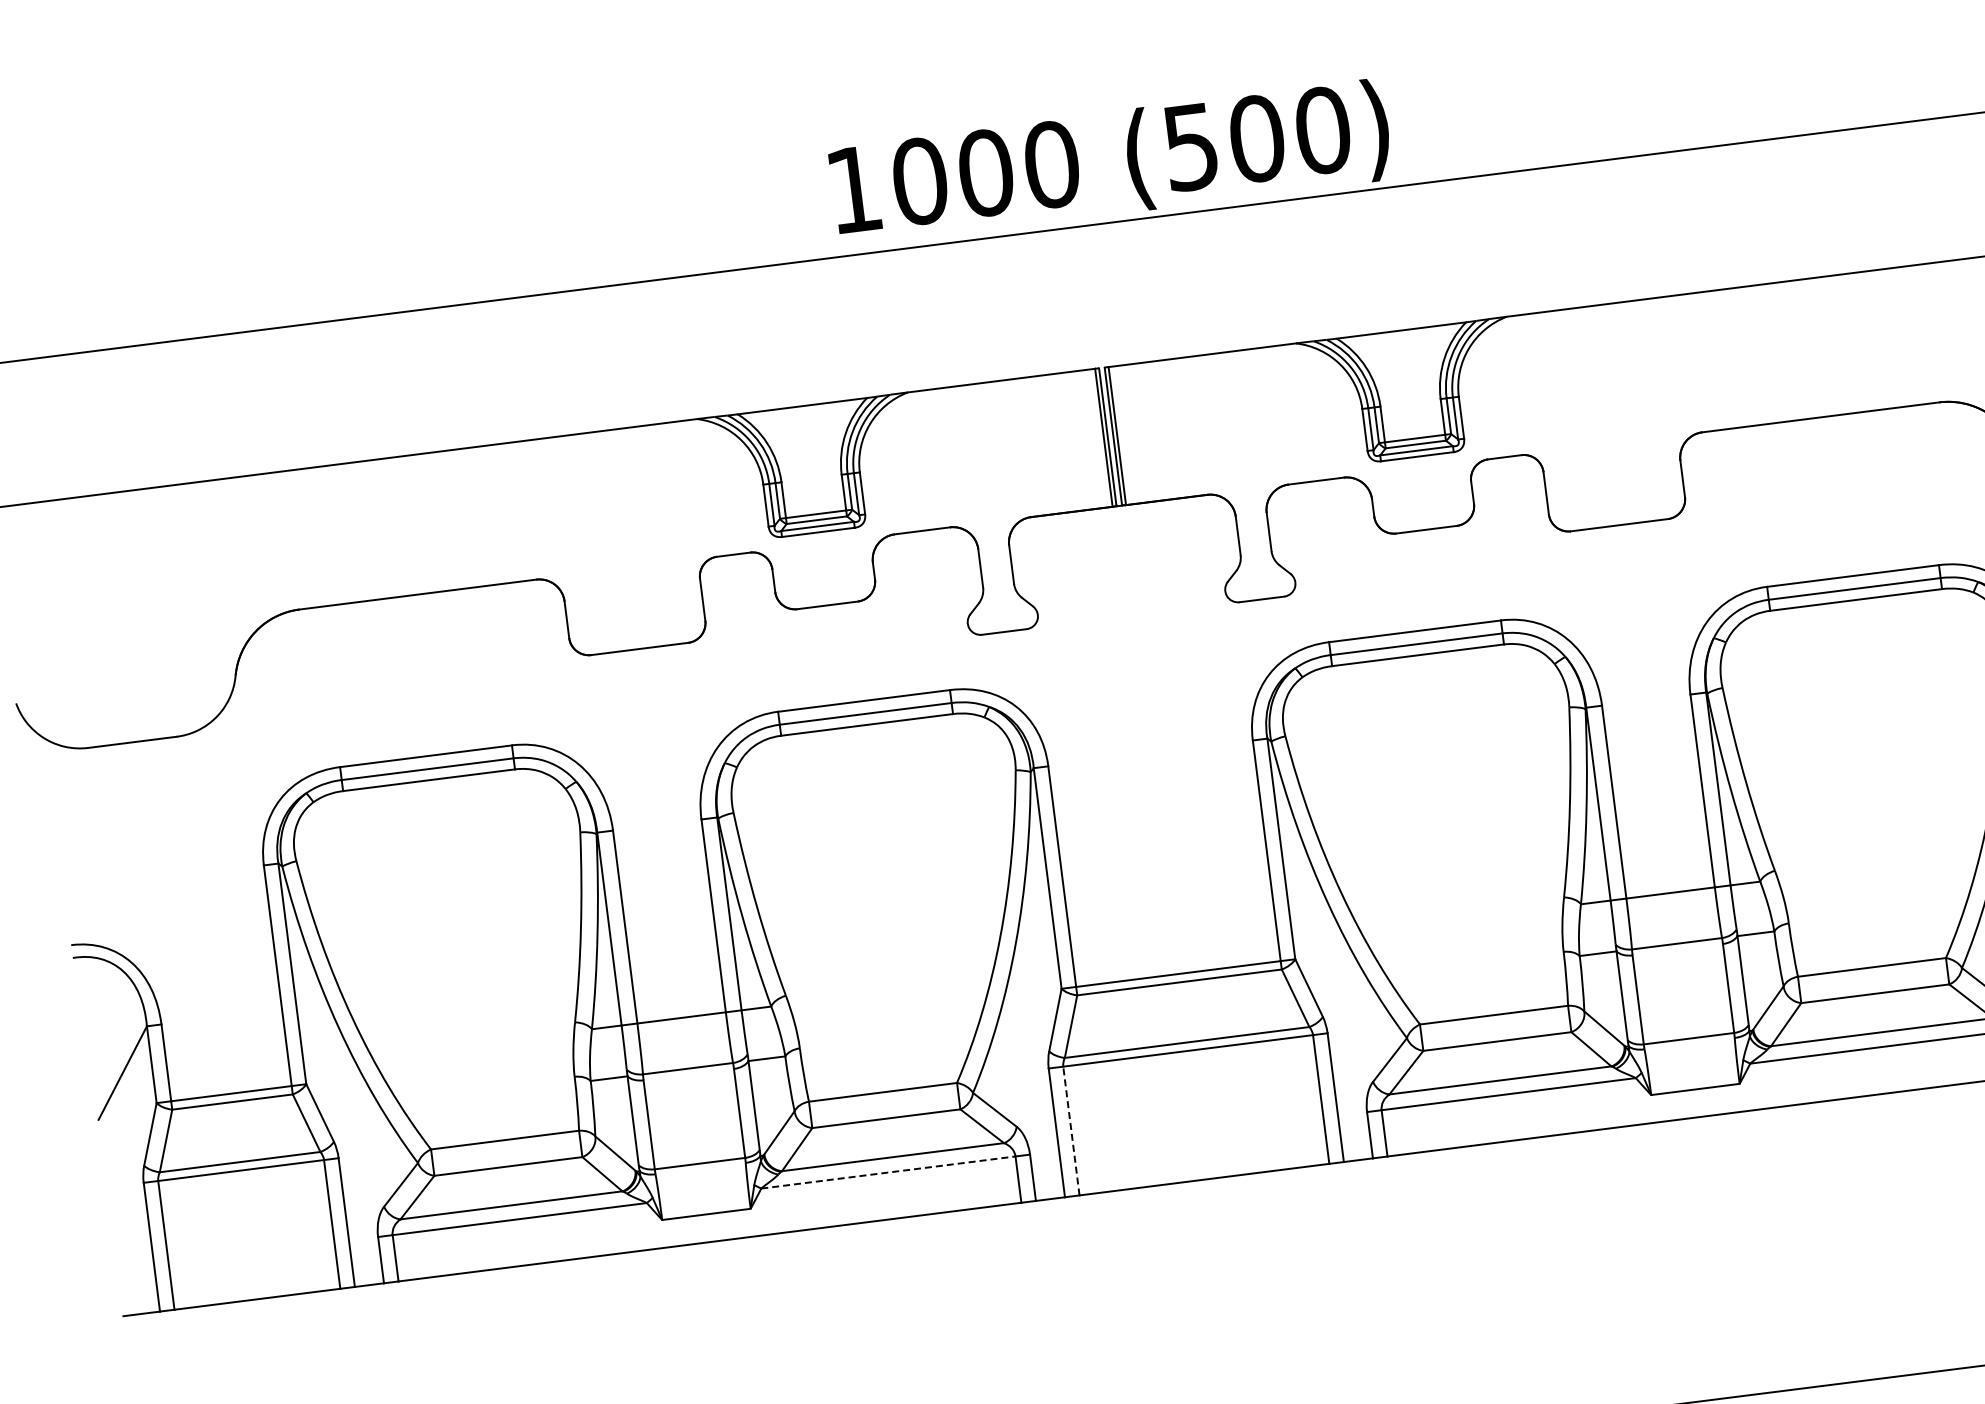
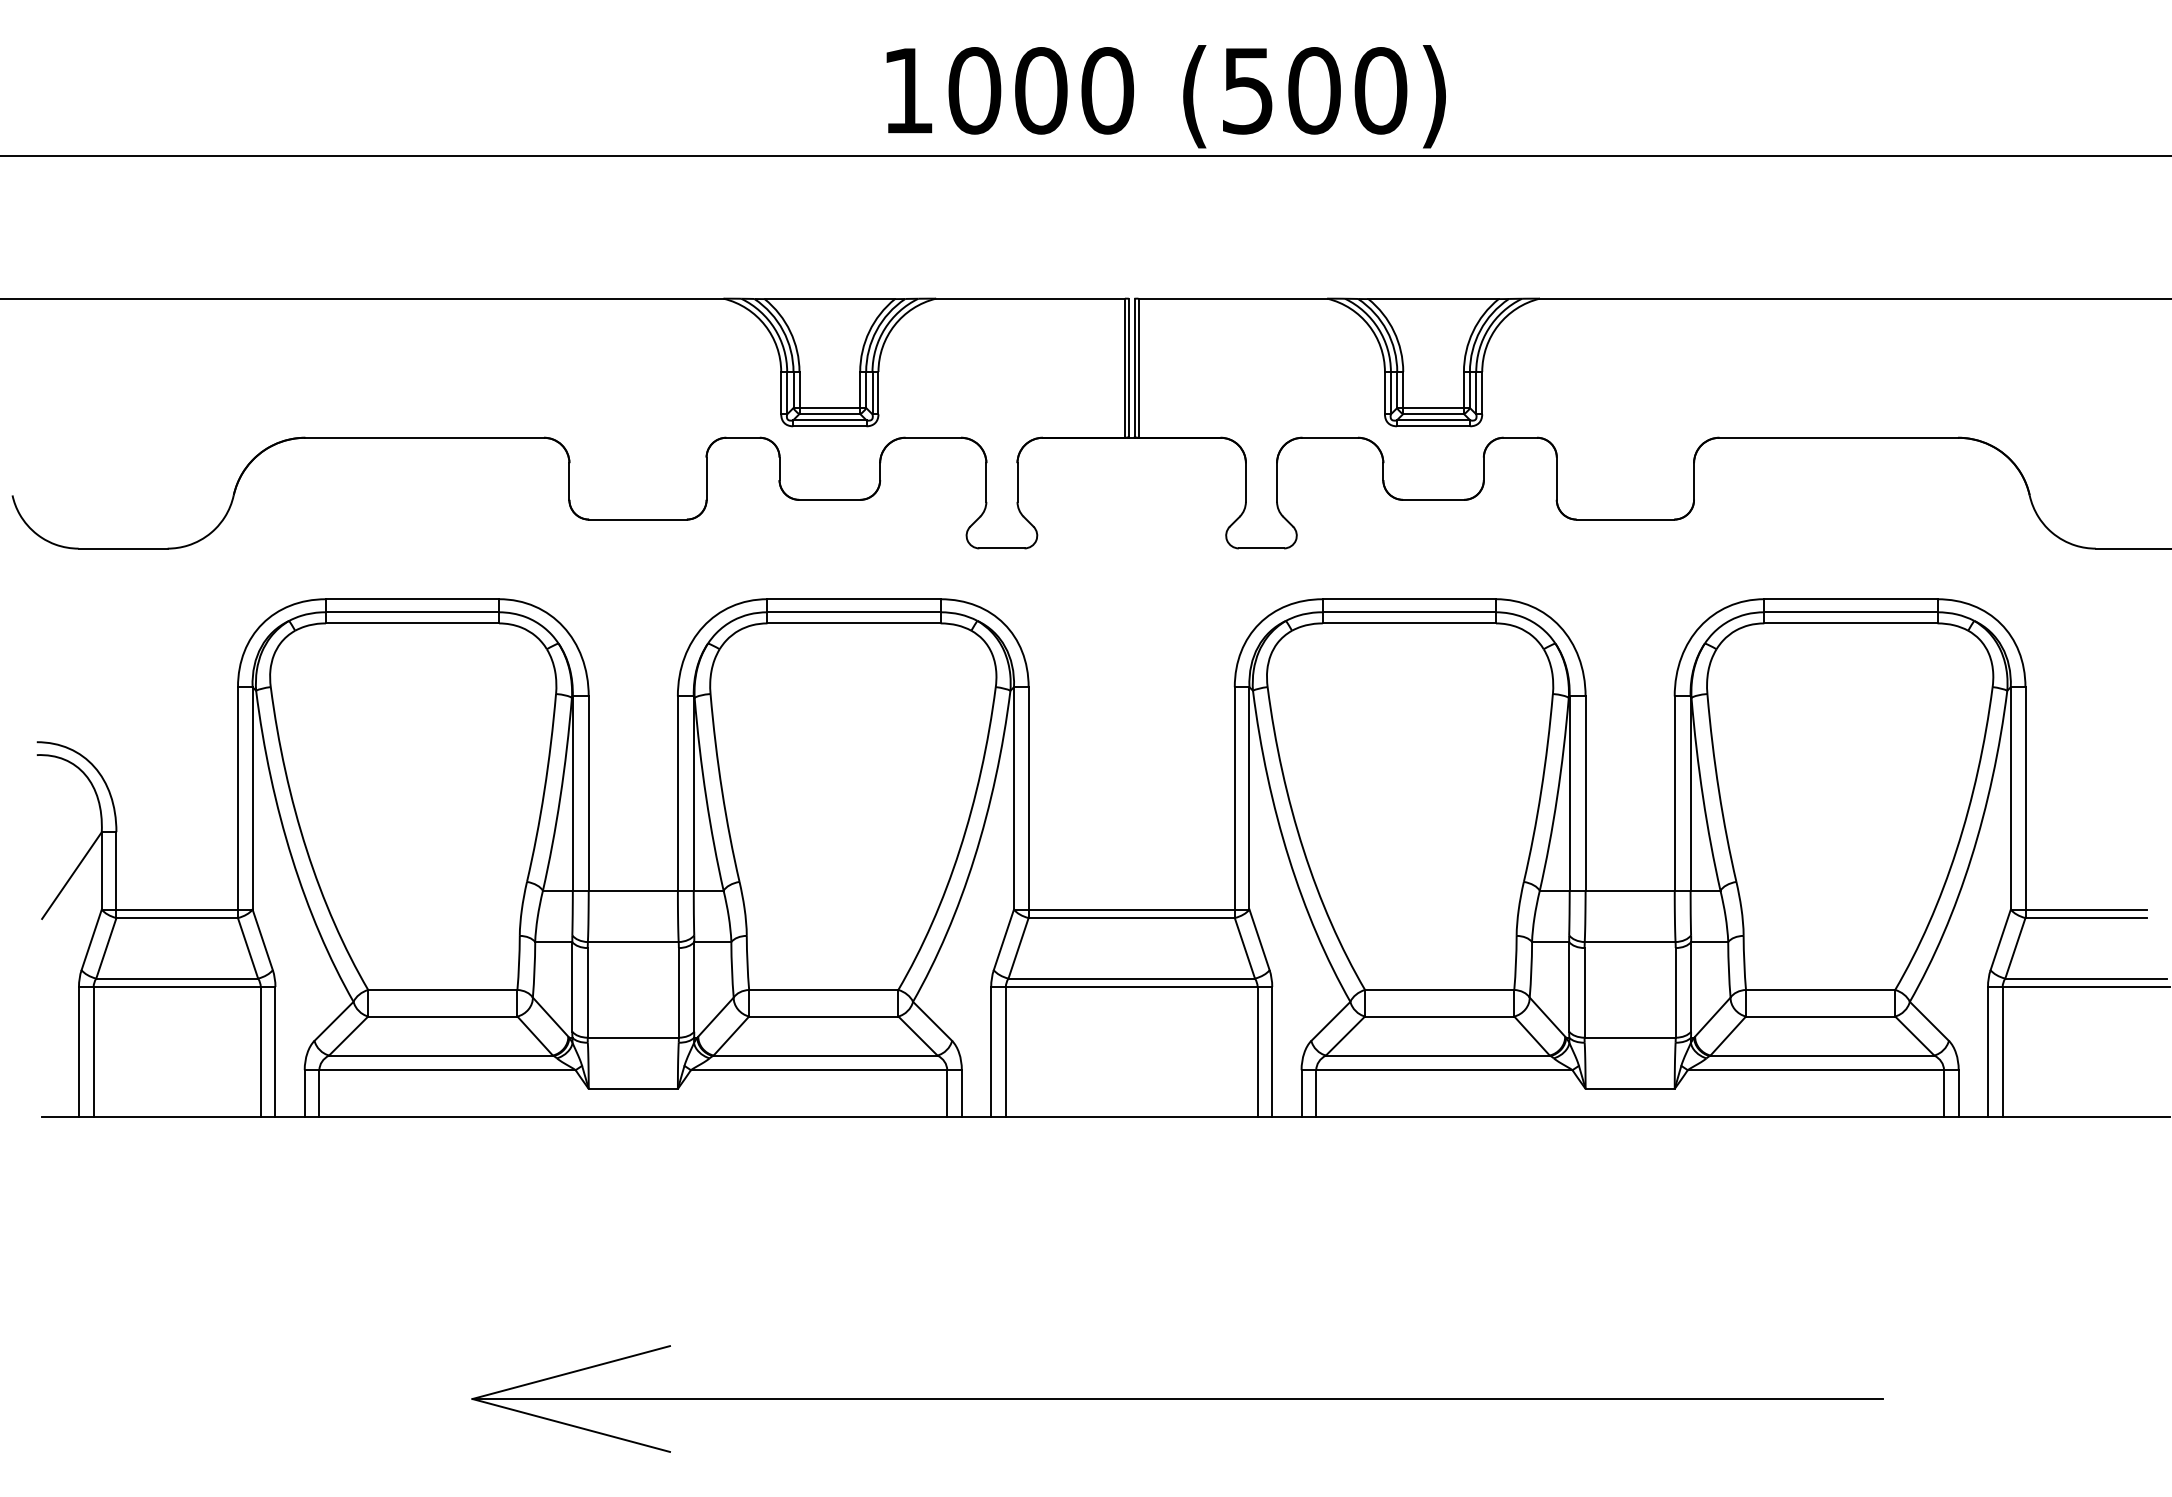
line: (1071, 1130) -> (1005, 1051), dashed -> solid
line: (888, 1172) -> (819, 1070), dashed -> solid

